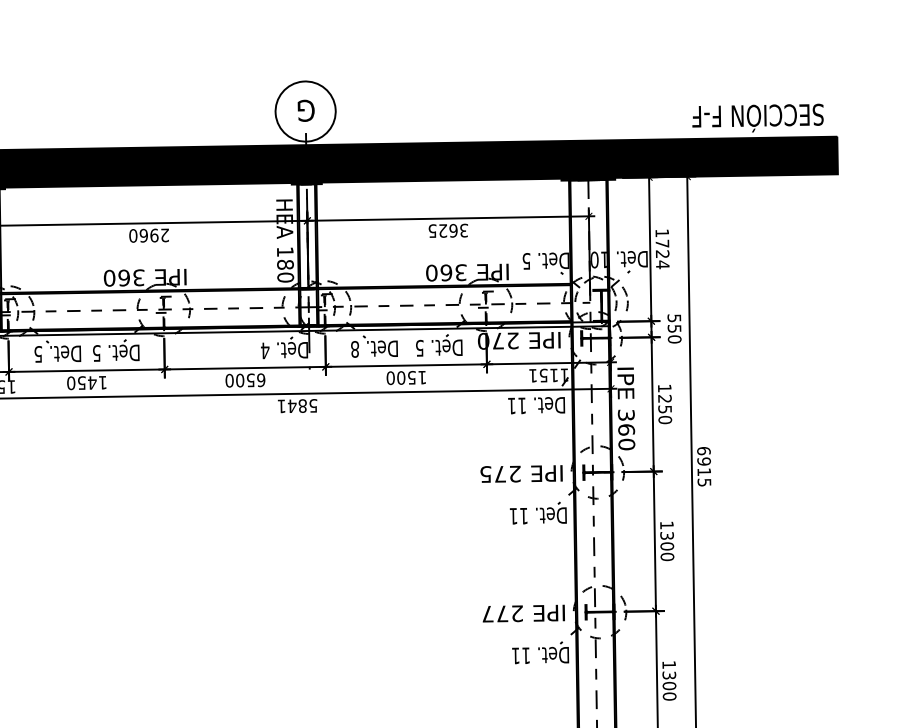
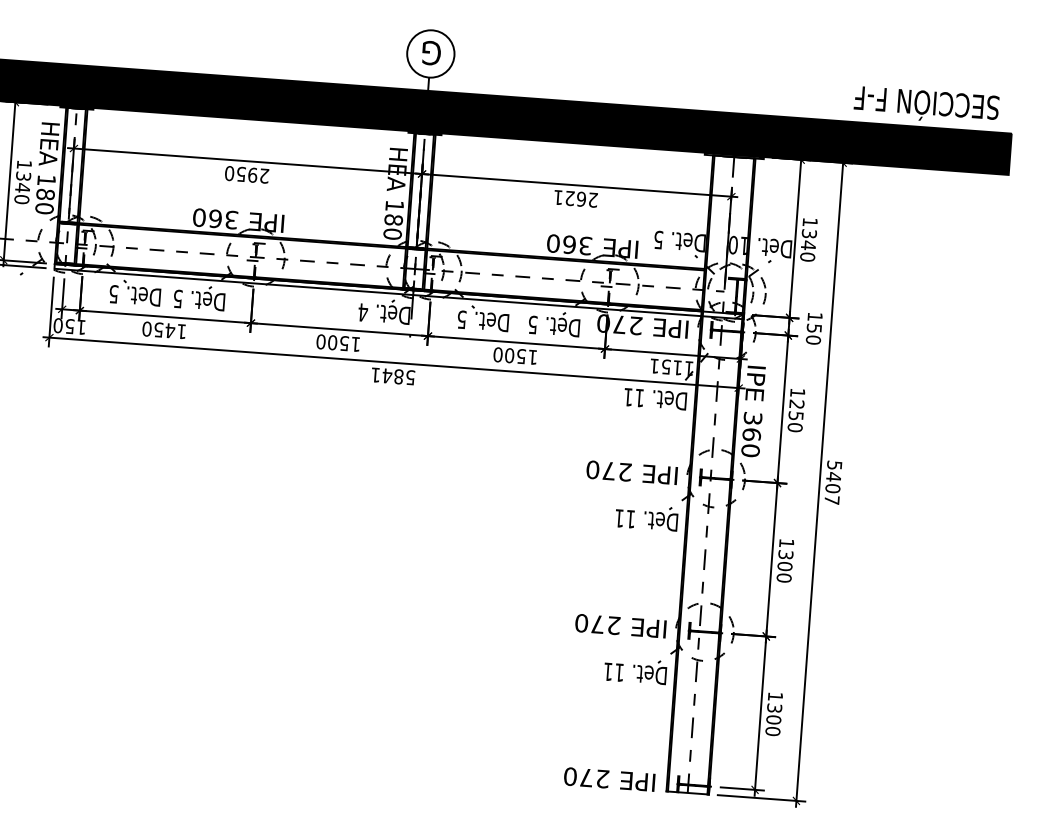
circle: (305, 111) -> (430, 53), size x0.71
text: (448, 230) -> (575, 198), 3625 -> 2621
text: (143, 234) -> (240, 173), 2960 -> 2950
text: (662, 254) -> (808, 245), 1724 -> 1340
text: (673, 317) -> (814, 316), 550 -> 150
text: (354, 349) -> (461, 319), 8 -> 5
text: (260, 379) -> (355, 343), 6500 -> 1500
text: (704, 466) -> (833, 482), 6915 -> 5407
text: (485, 474) -> (592, 469), 275 -> 270
text: (487, 614) -> (581, 623), 277 -> 270

